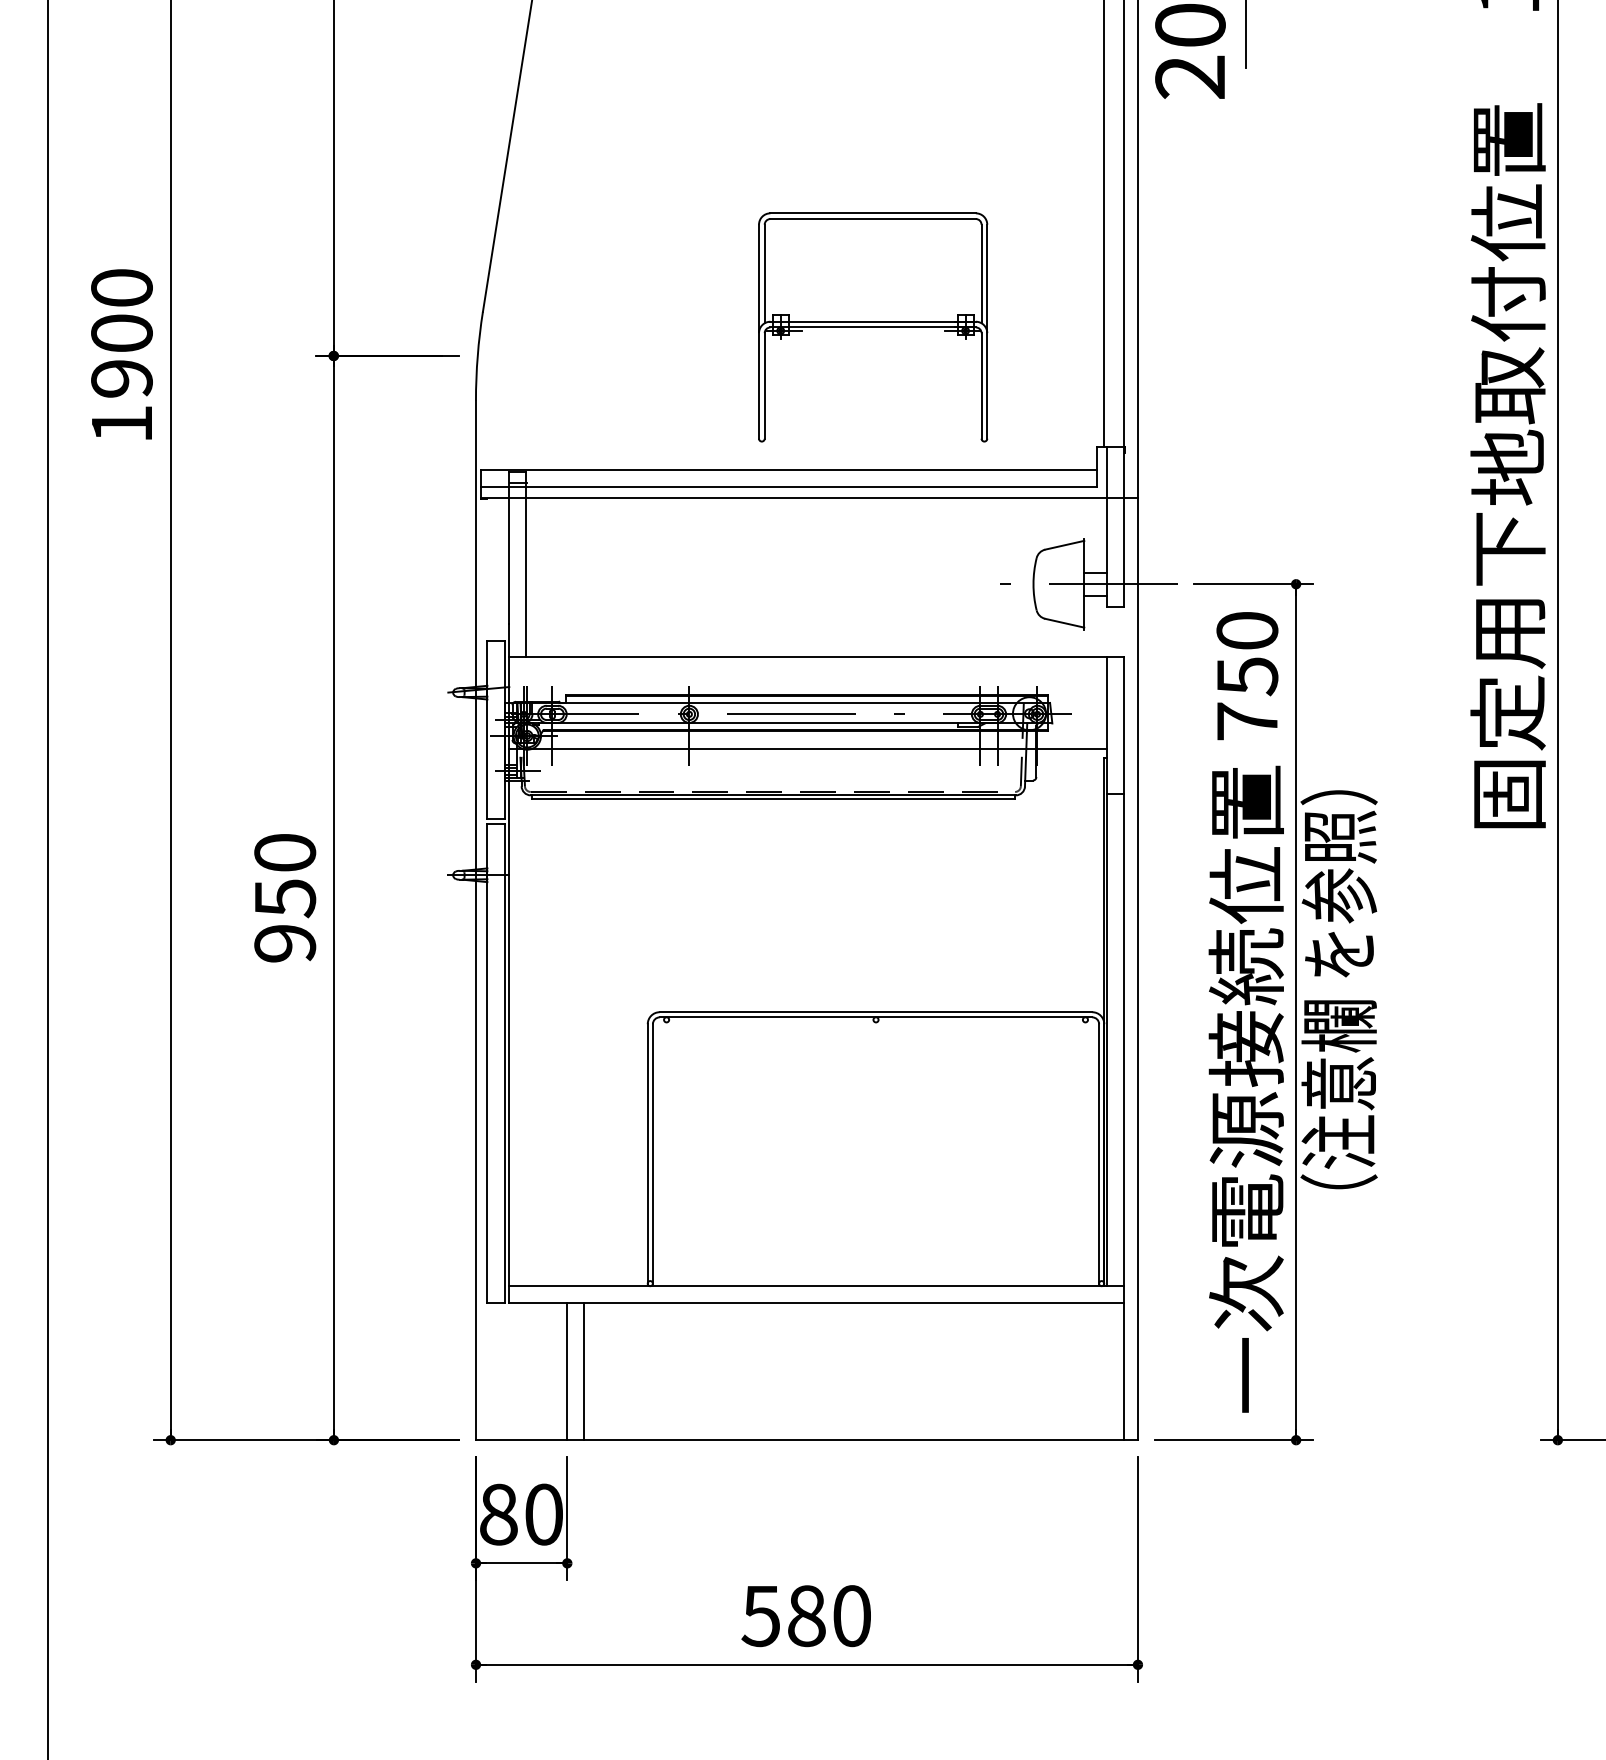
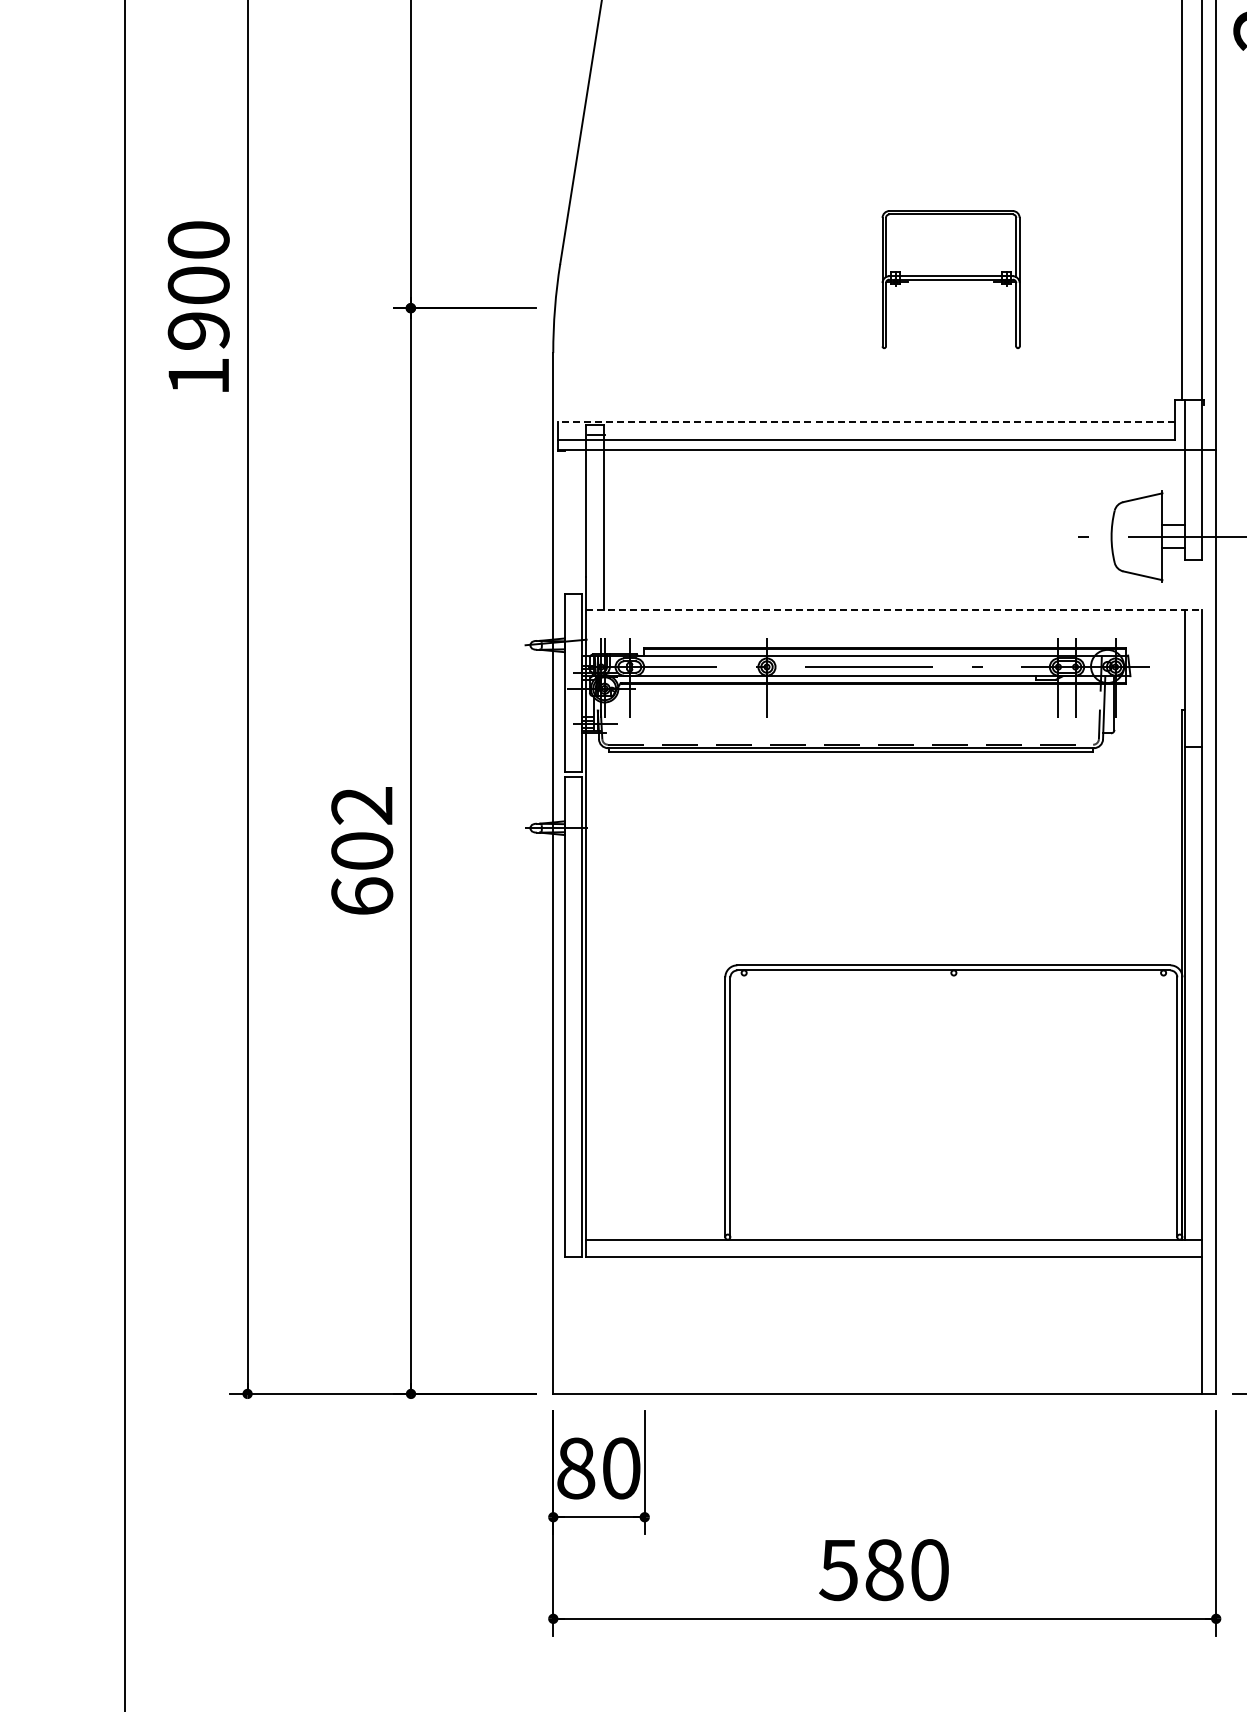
part: (873, 327) -> (951, 279), size x0.6
line: (788, 470) -> (866, 422), solid -> dashed
line: (816, 657) -> (894, 610), solid -> dashed
line: (808, 748) -> (886, 701), removed
text: (285, 898) -> (362, 851), 950 -> 602
line: (567, 1371) -> (644, 1325), removed
line: (584, 1371) -> (661, 1325), removed

